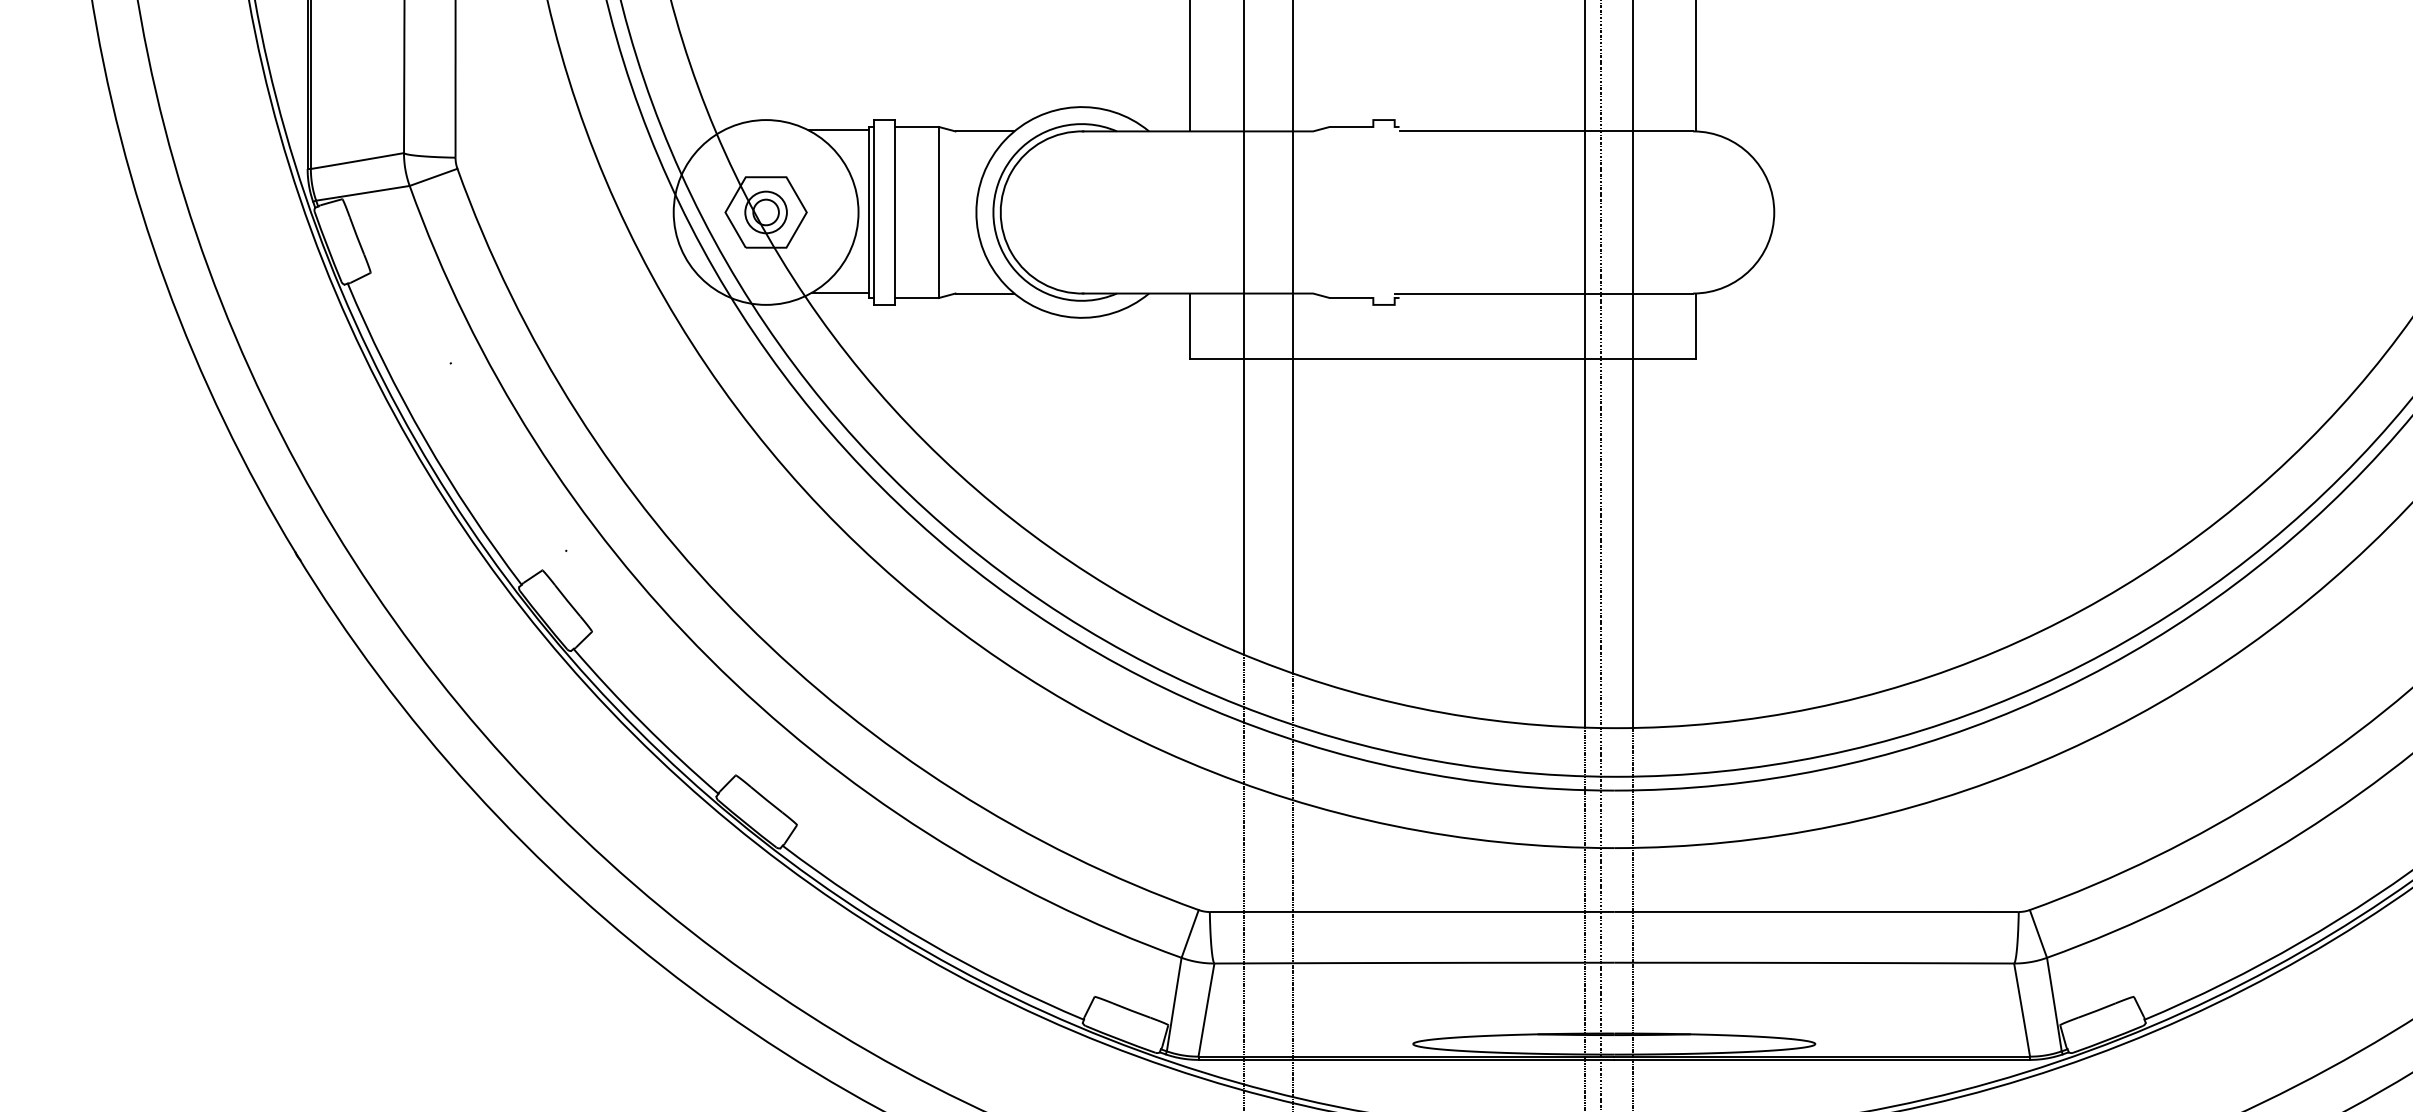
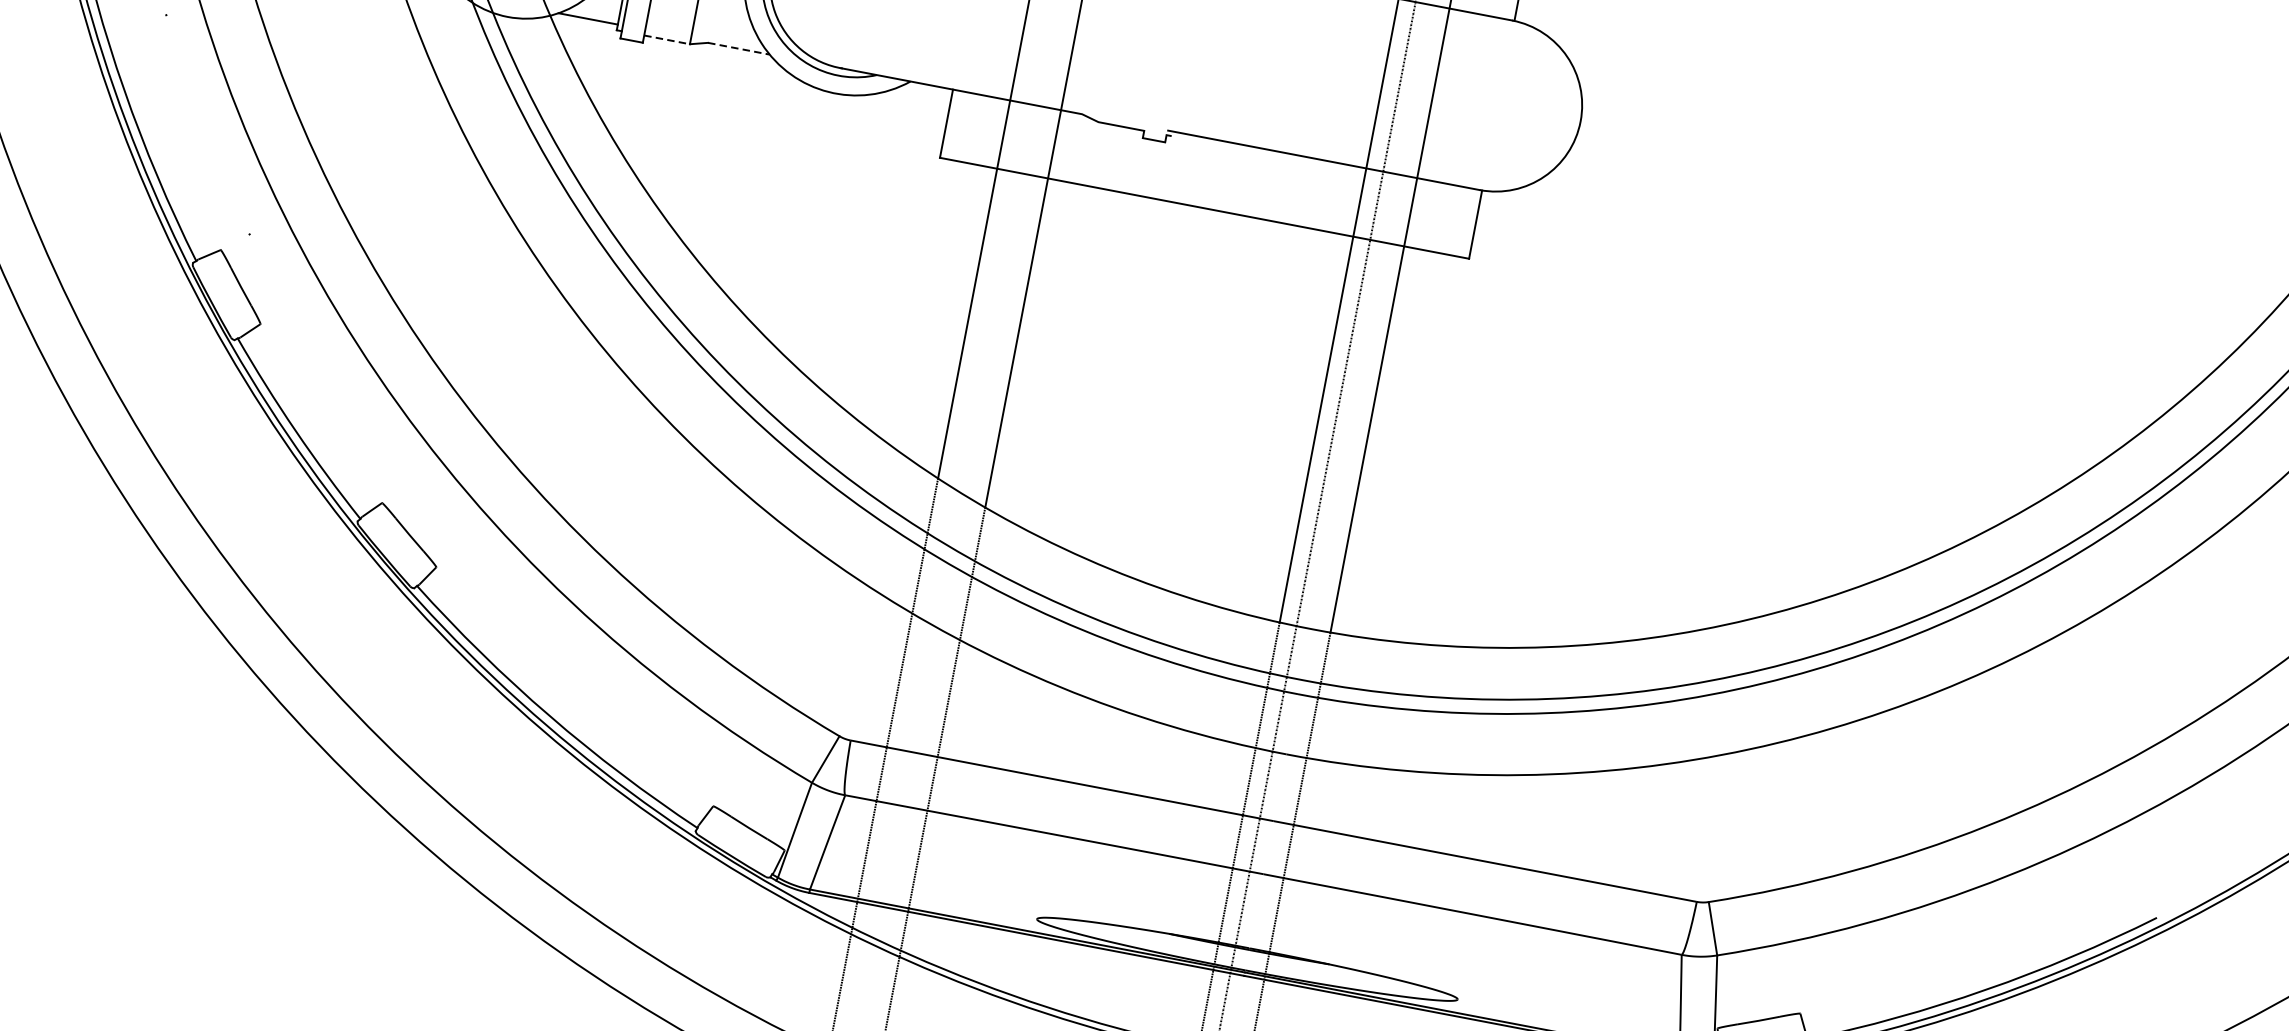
line: (985, 293) -> (739, 48), solid -> dashed
line: (917, 297) -> (667, 39), solid -> dashed

